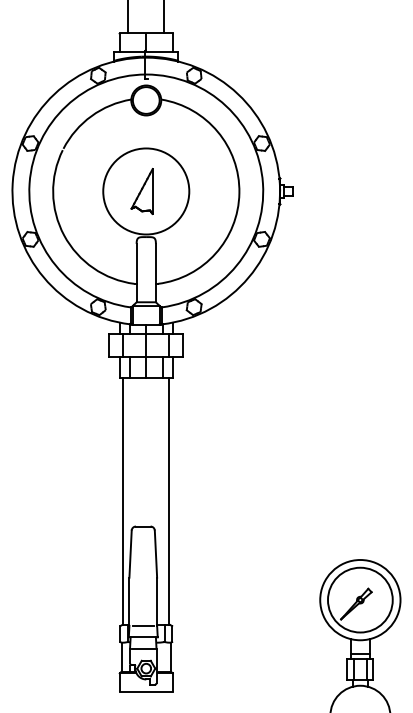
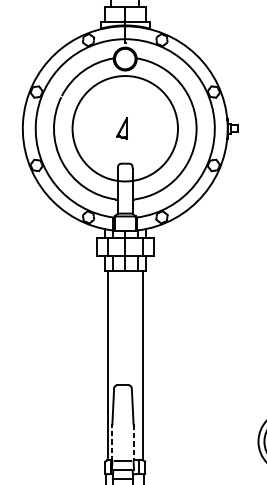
part: (141, 191) -> (121, 128), size x0.6
circle: (146, 191) -> (125, 128), size x1.6
line: (129, 601) -> (112, 442), solid -> dashed
line: (157, 602) -> (133, 443), solid -> dashed

